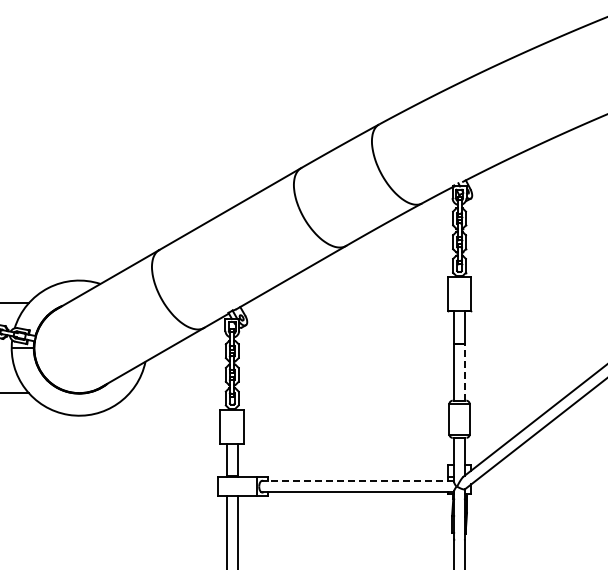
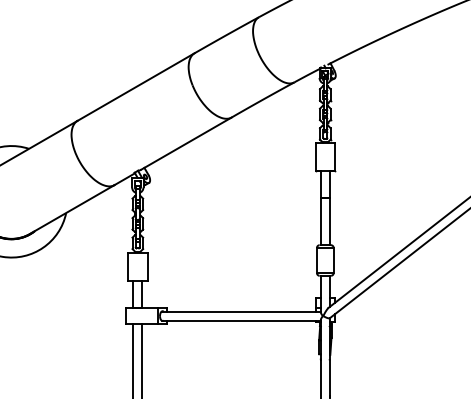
line: (464, 372) -> (329, 221), dashed -> solid
line: (357, 481) -> (241, 311), dashed -> solid

